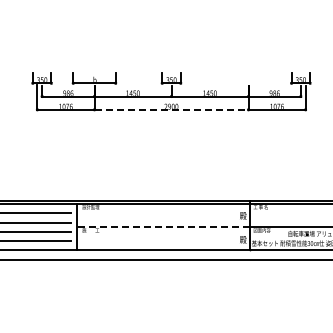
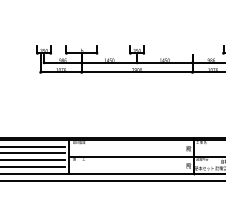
line: (172, 109) -> (137, 72), dashed -> solid
line: (164, 227) -> (132, 157), dashed -> solid

